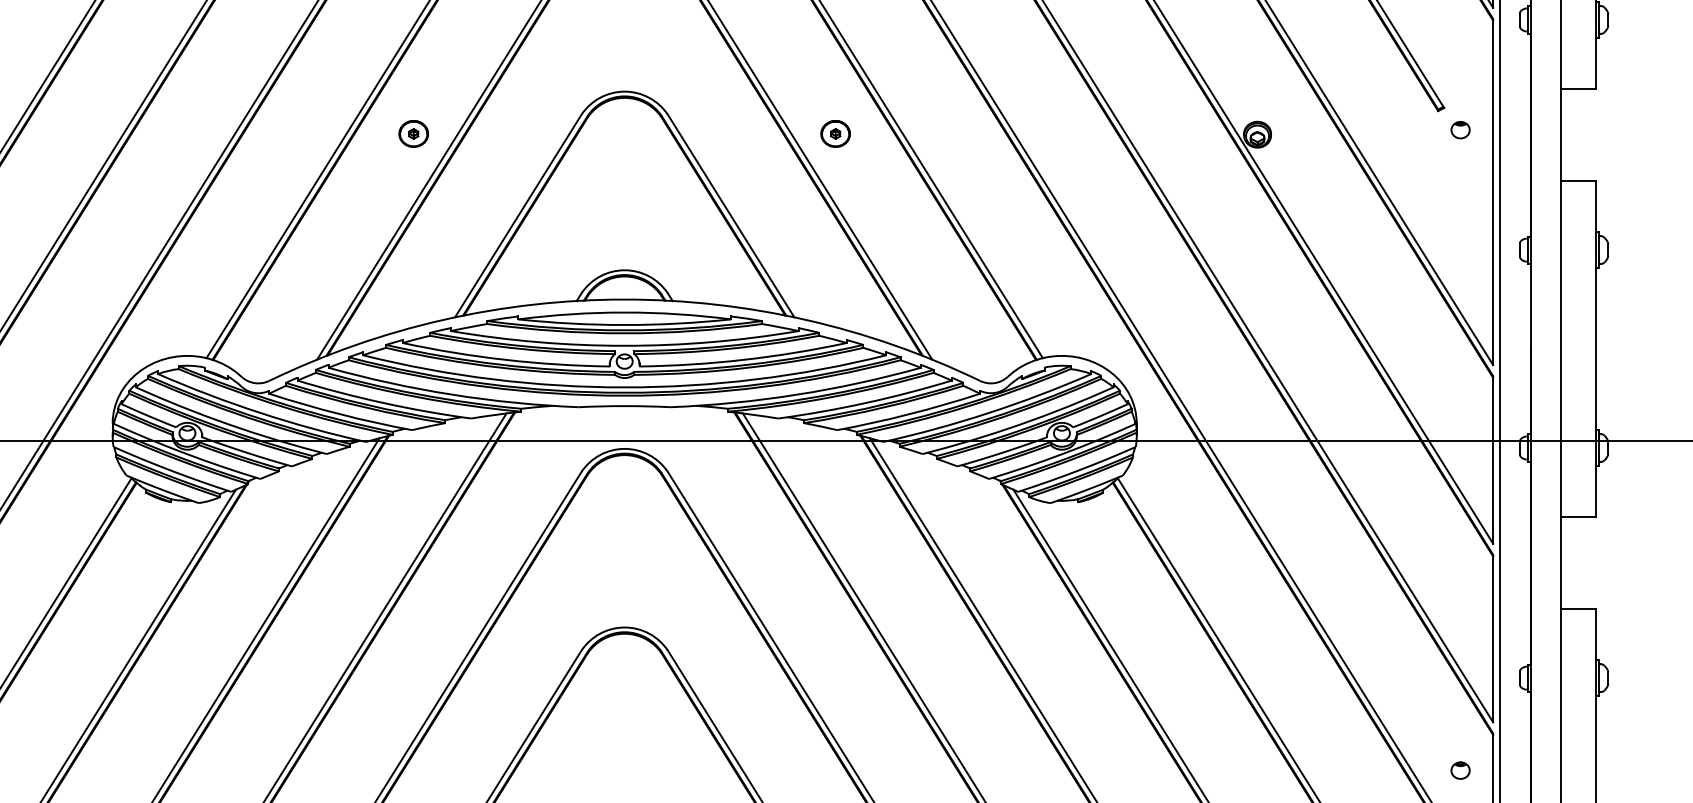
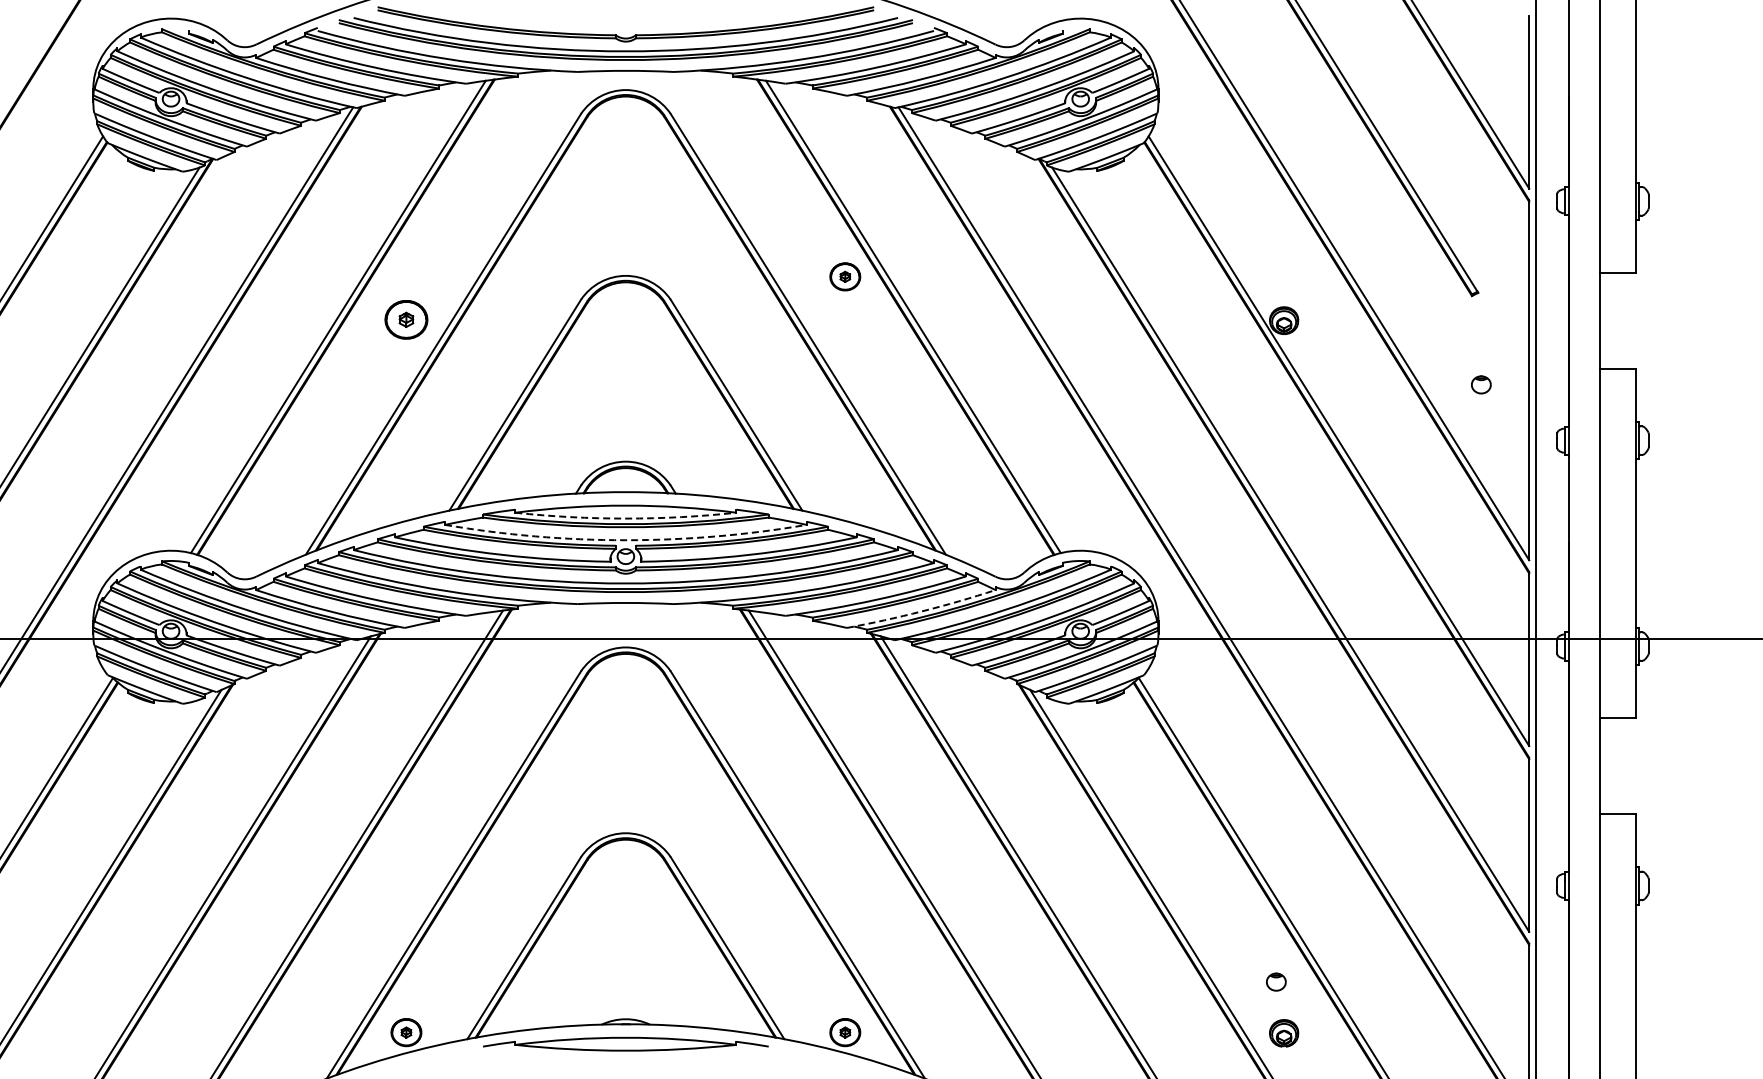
part: (1460, 129) -> (1481, 384), moved
part: (413, 133) -> (406, 319), size x1.4
part: (835, 133) -> (845, 276), moved
arc: (624, 324) -> (625, 518), solid -> dashed
arc: (624, 346) -> (625, 540), solid -> dashed
arc: (908, 414) -> (921, 611), solid -> dashed
part: (1460, 770) -> (1276, 981), moved

